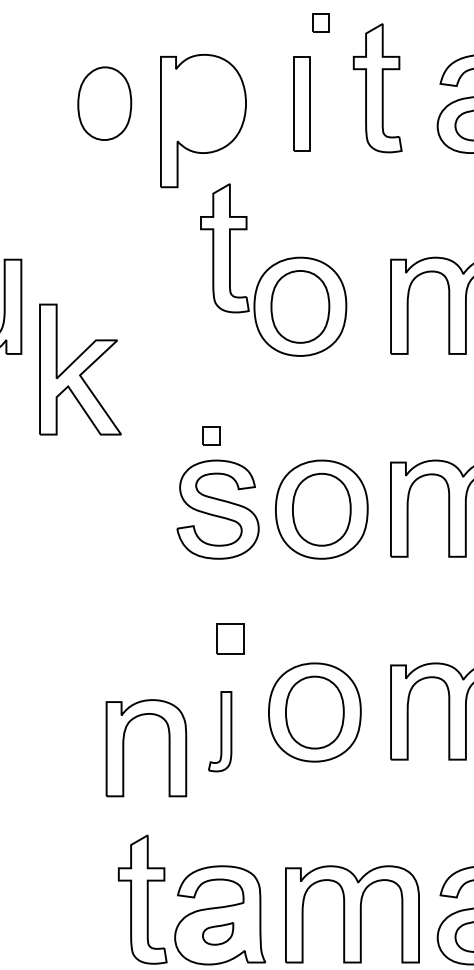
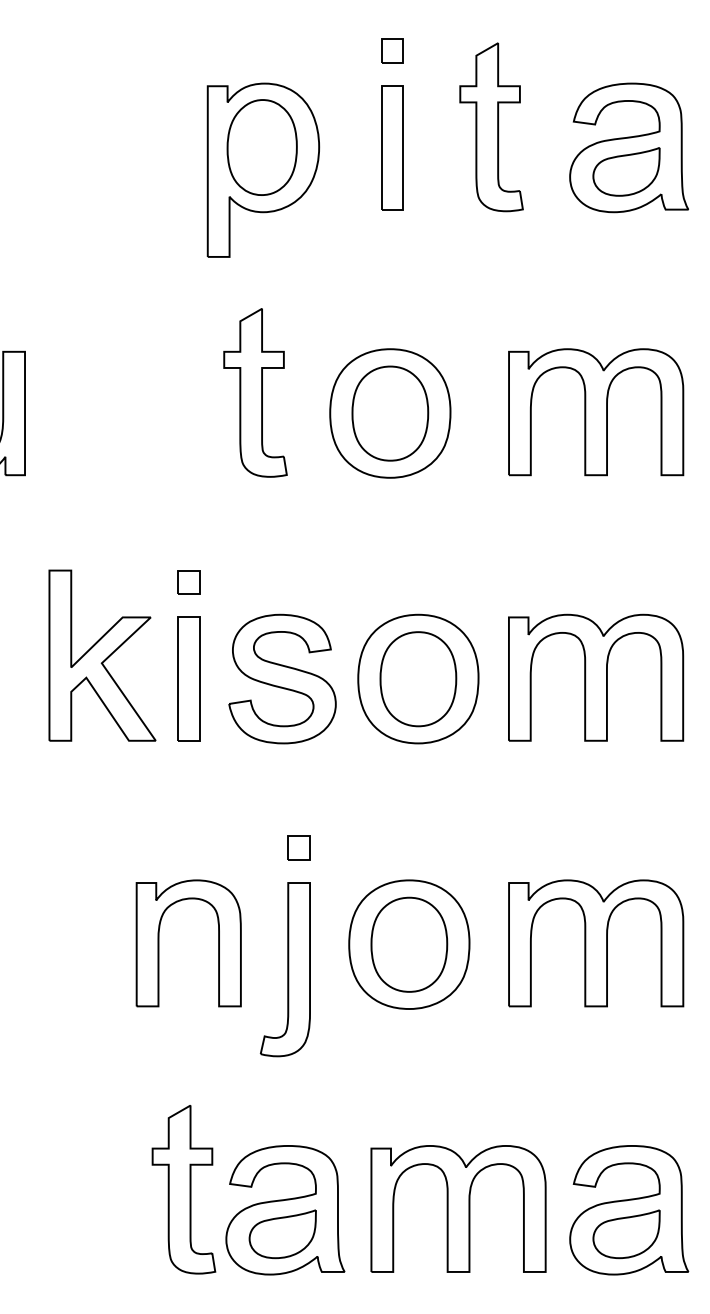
part: (321, 22) -> (392, 50), moved
part: (104, 103) -> (261, 147), moved
part: (224, 248) -> (255, 392), moved
part: (80, 369) -> (102, 655), moved
part: (211, 435) -> (188, 582), moved
part: (146, 509) -> (188, 678), added
part: (230, 638) -> (298, 847), size x0.62
part: (219, 731) -> (284, 969), size x1.67
part: (124, 748) -> (159, 943), moved
part: (218, 933) -> (282, 1234), size x1.67

